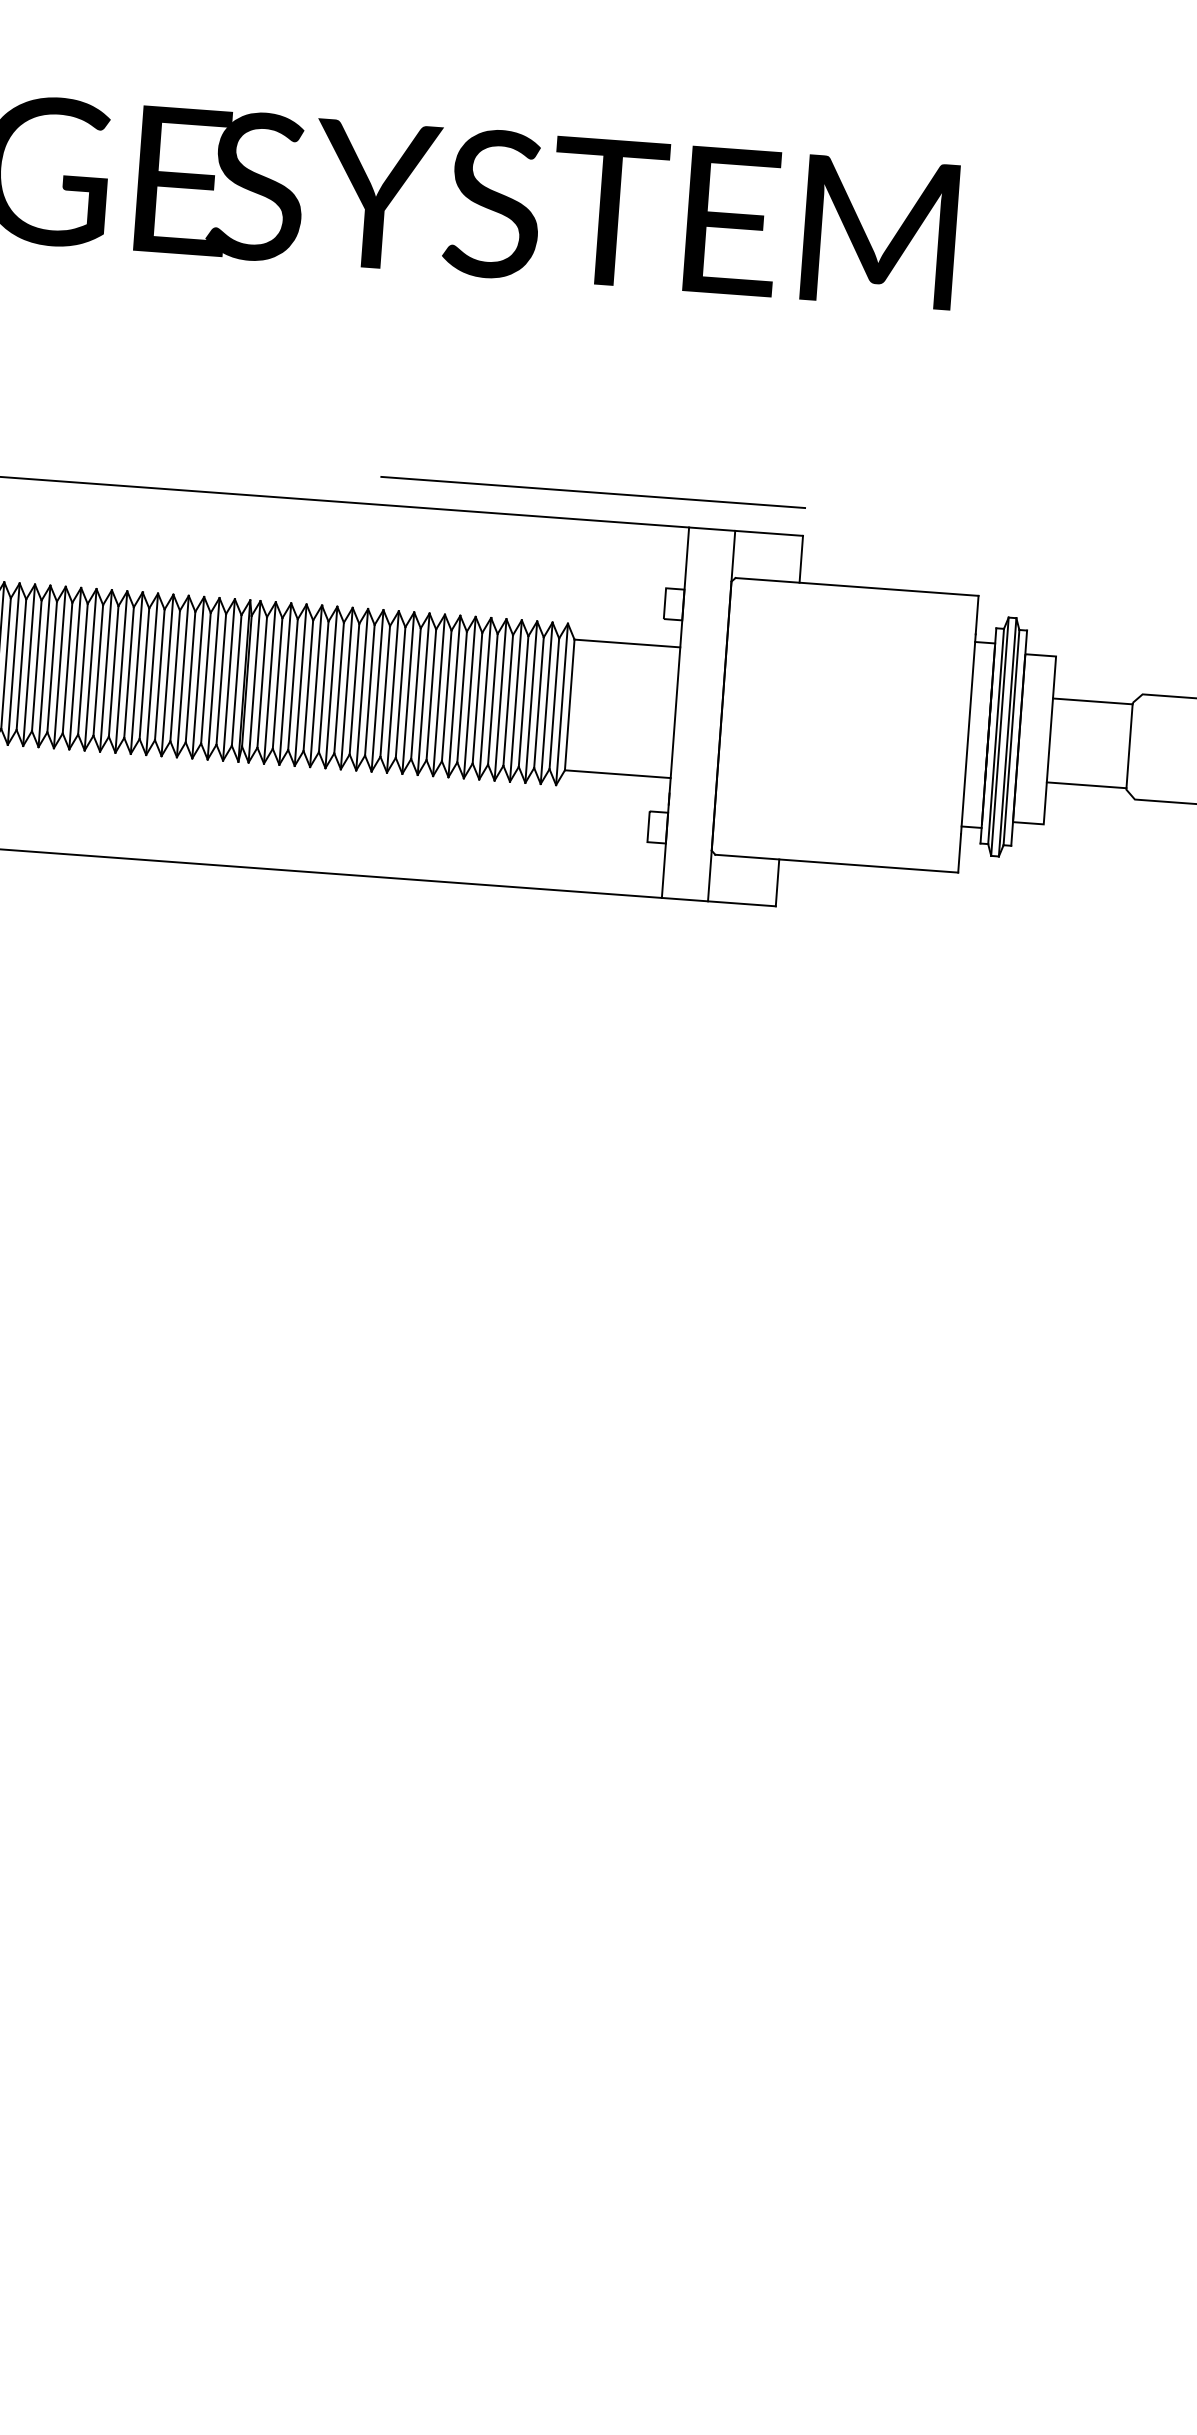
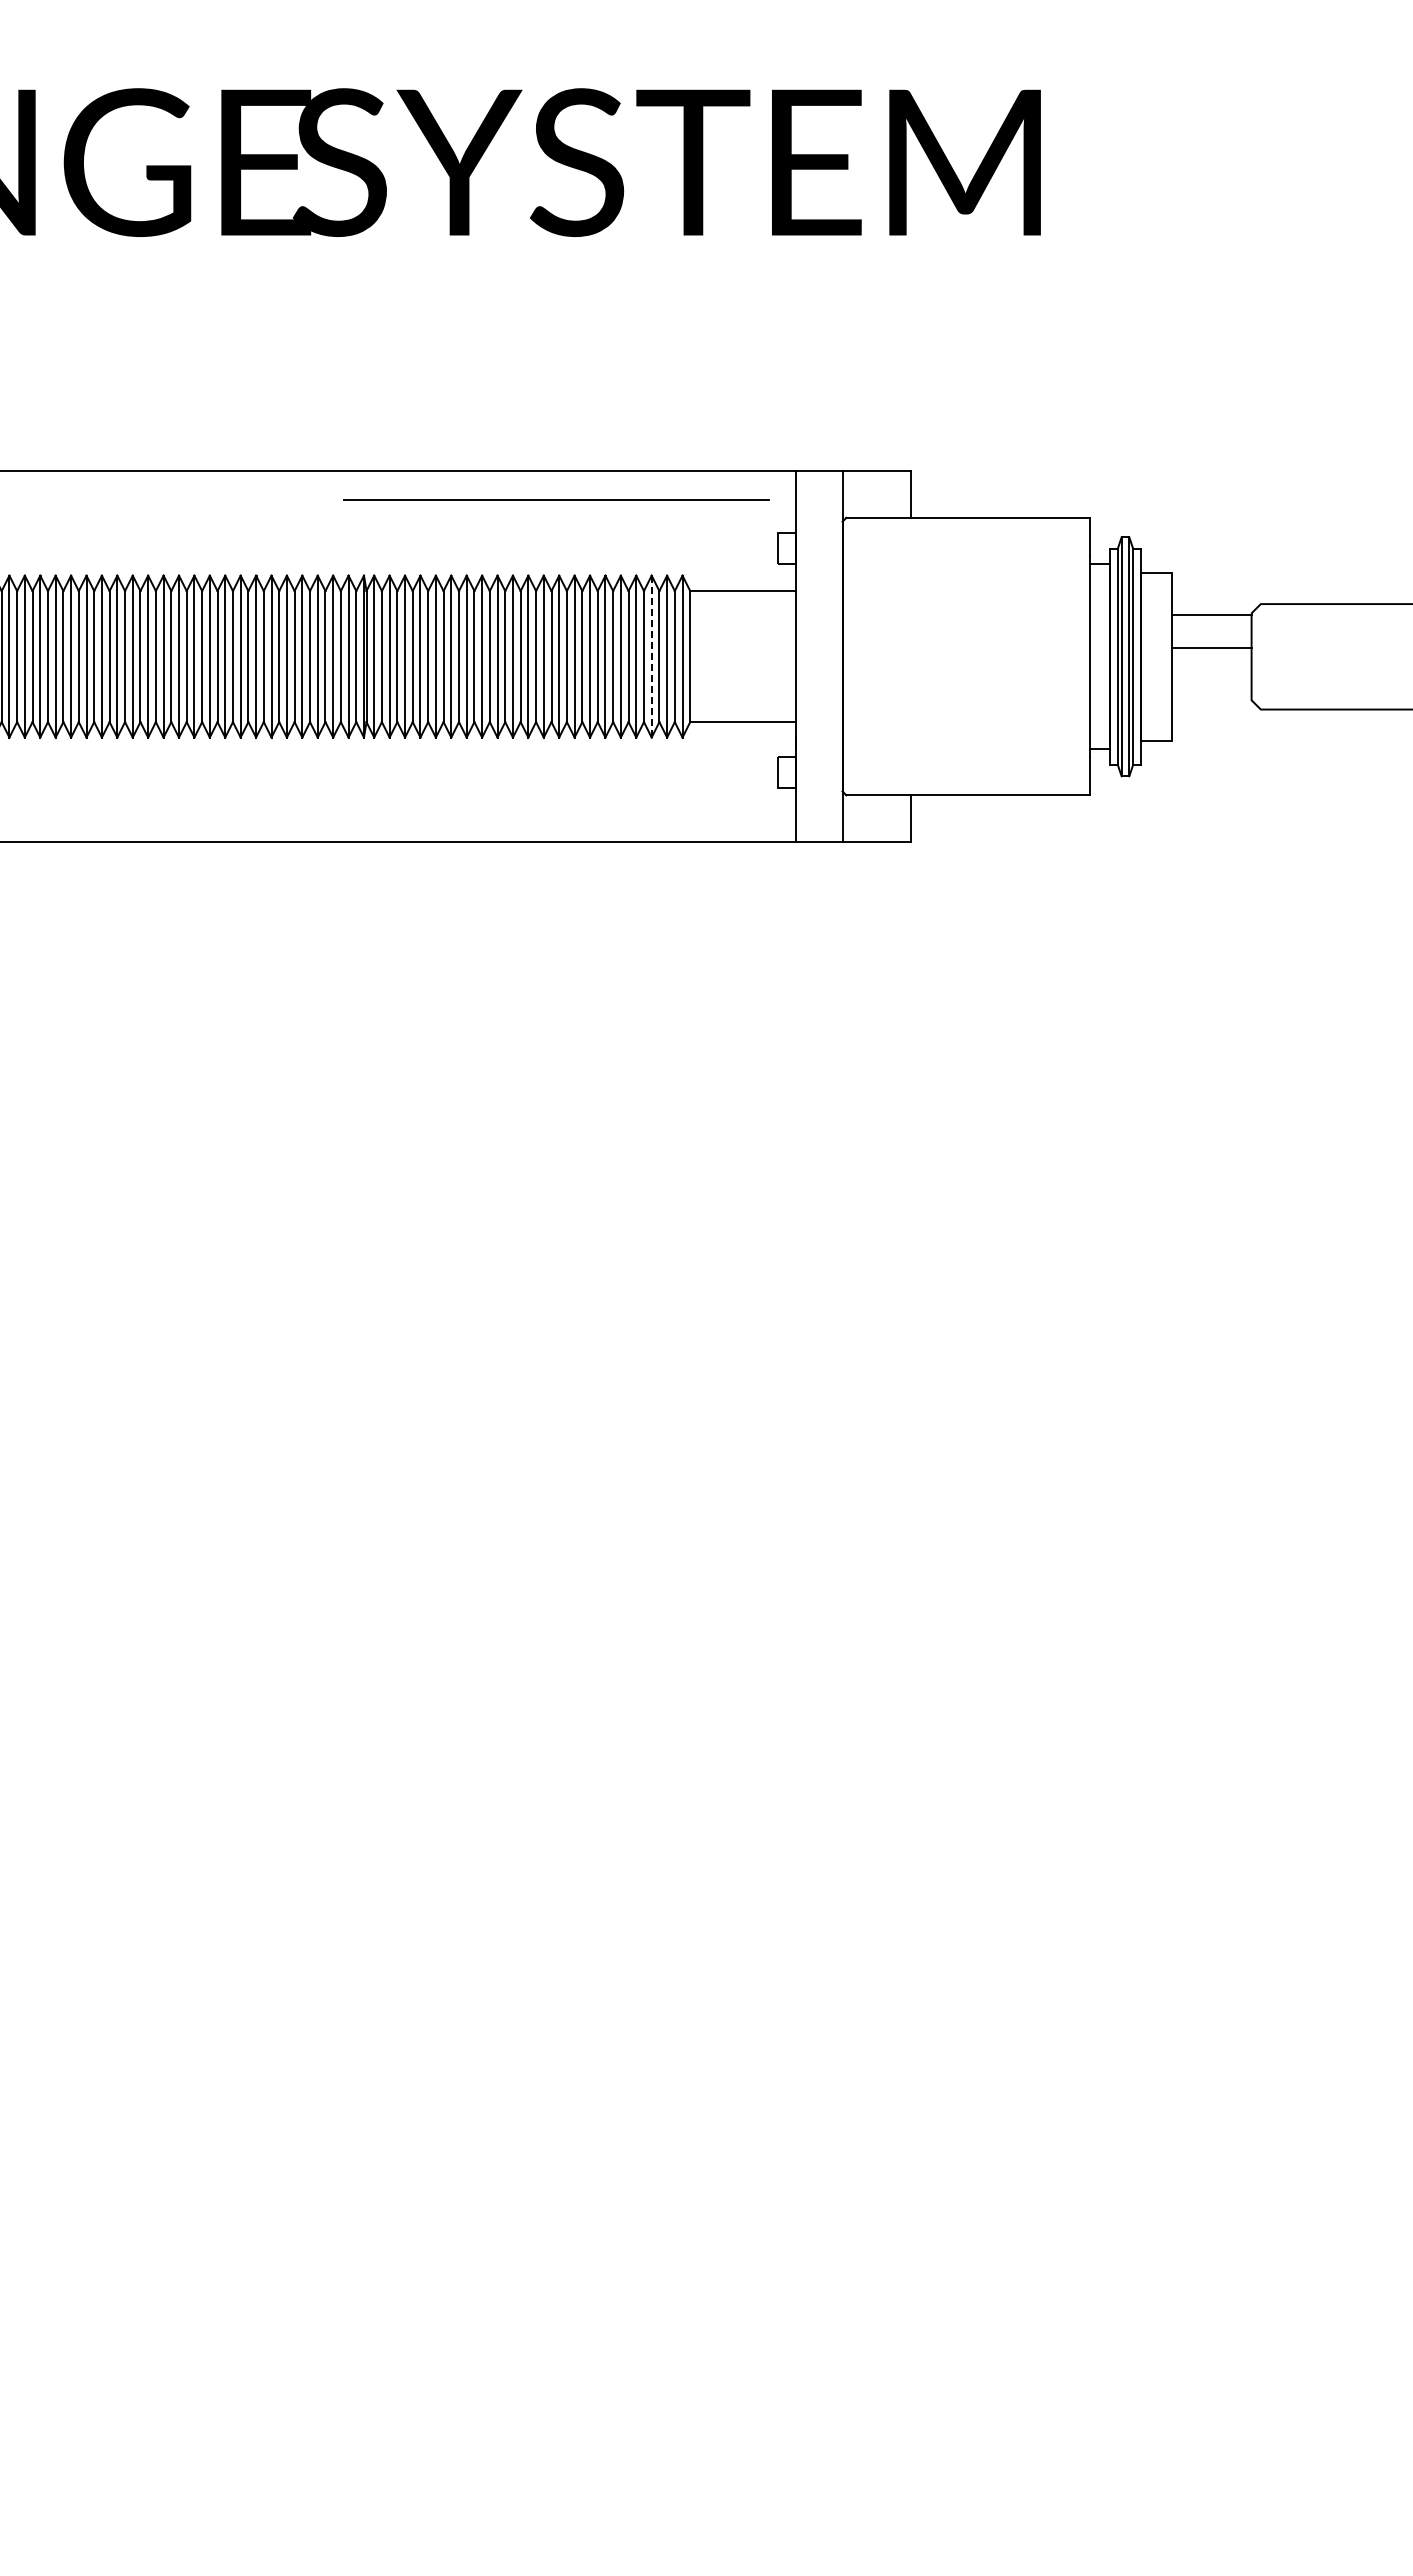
line: (593, 492) -> (556, 499), moved
line: (531, 702) -> (651, 656), solid -> dashed
line: (1086, 784) -> (1211, 647), moved

